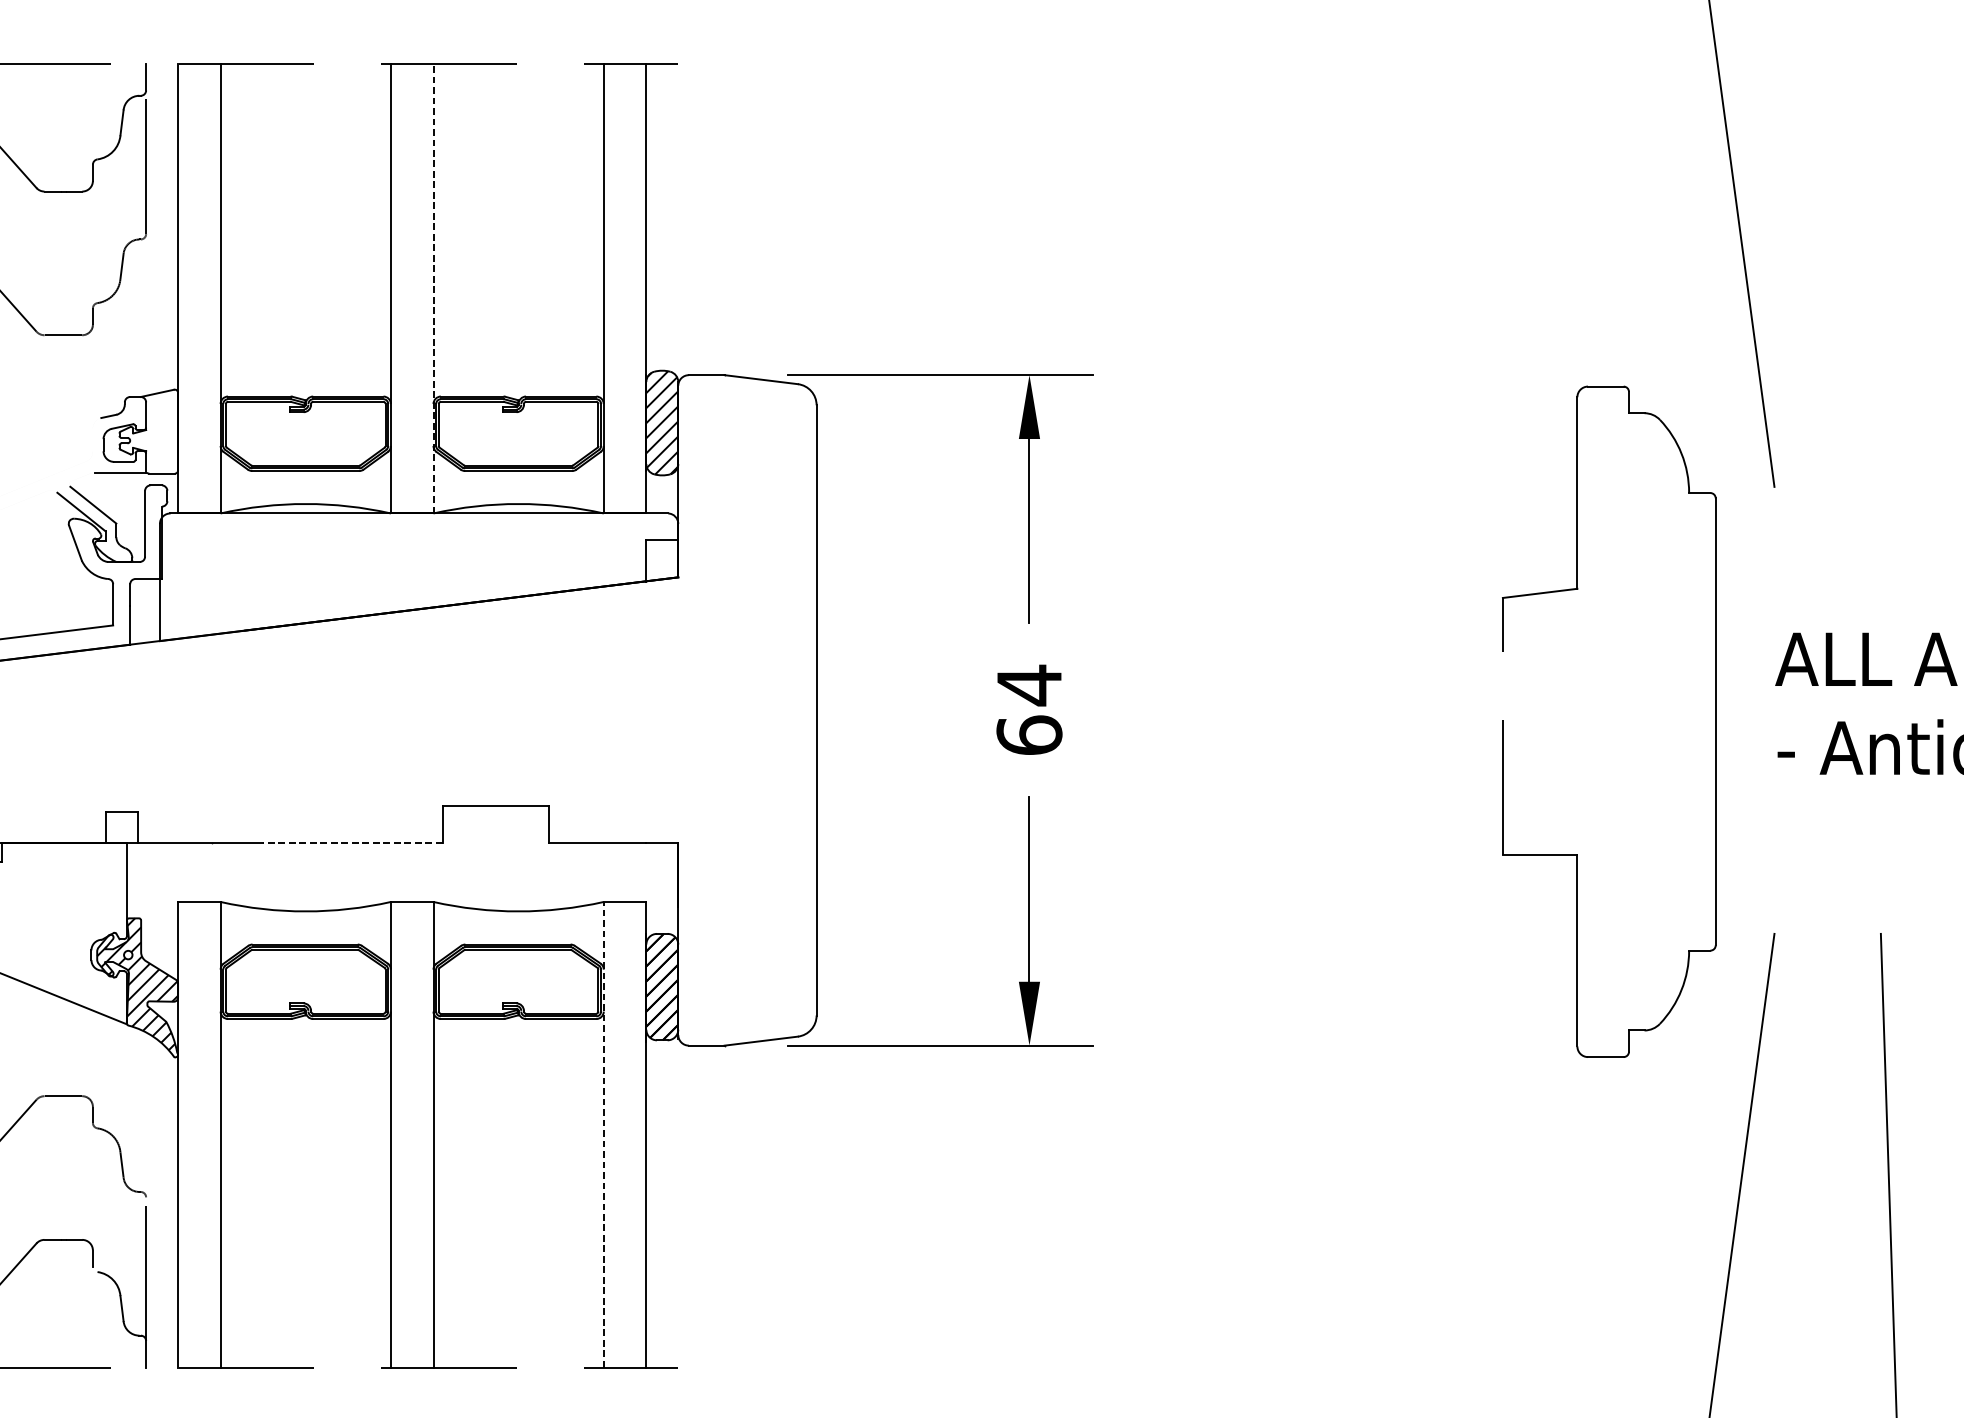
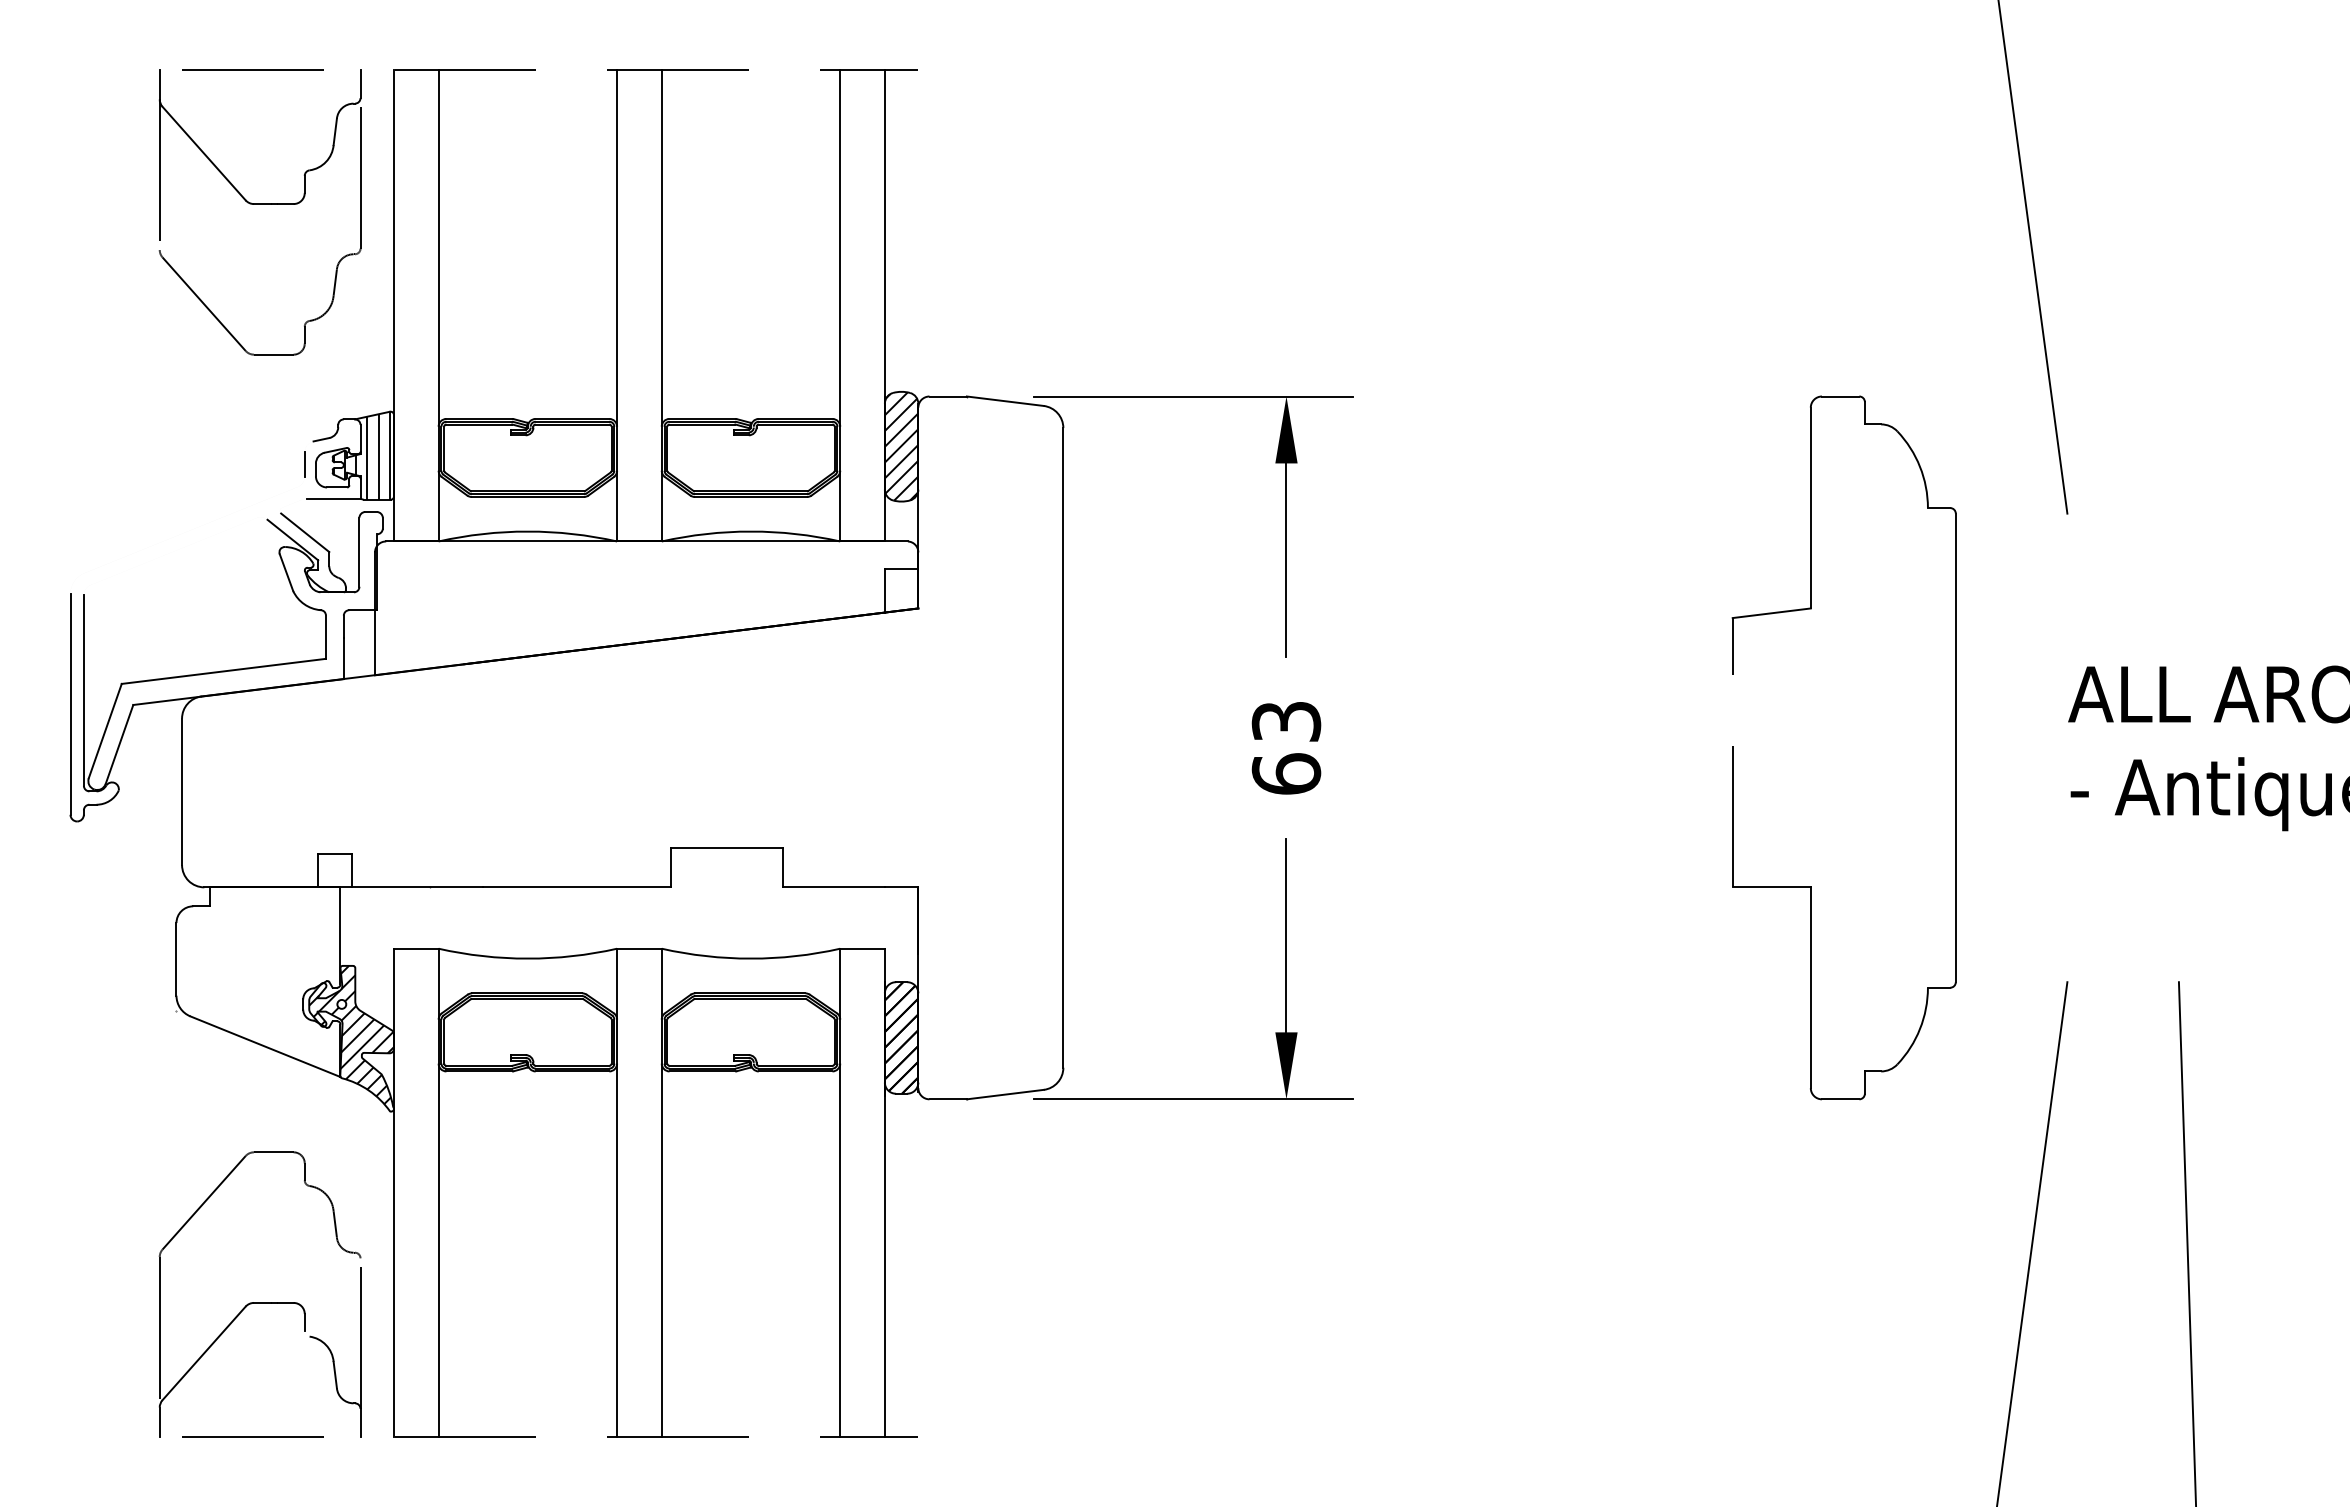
line: (433, 288) -> (661, 305), dashed -> solid
hatch: (147, 431) -> (361, 455), added
line: (92, 440) -> (304, 464), added
text: (1029, 685) -> (1286, 721), 64 -> 63
part: (1503, 721) -> (1733, 747), moved
line: (353, 843) -> (577, 887), dashed -> solid
line: (604, 1134) -> (840, 1192), dashed -> solid

